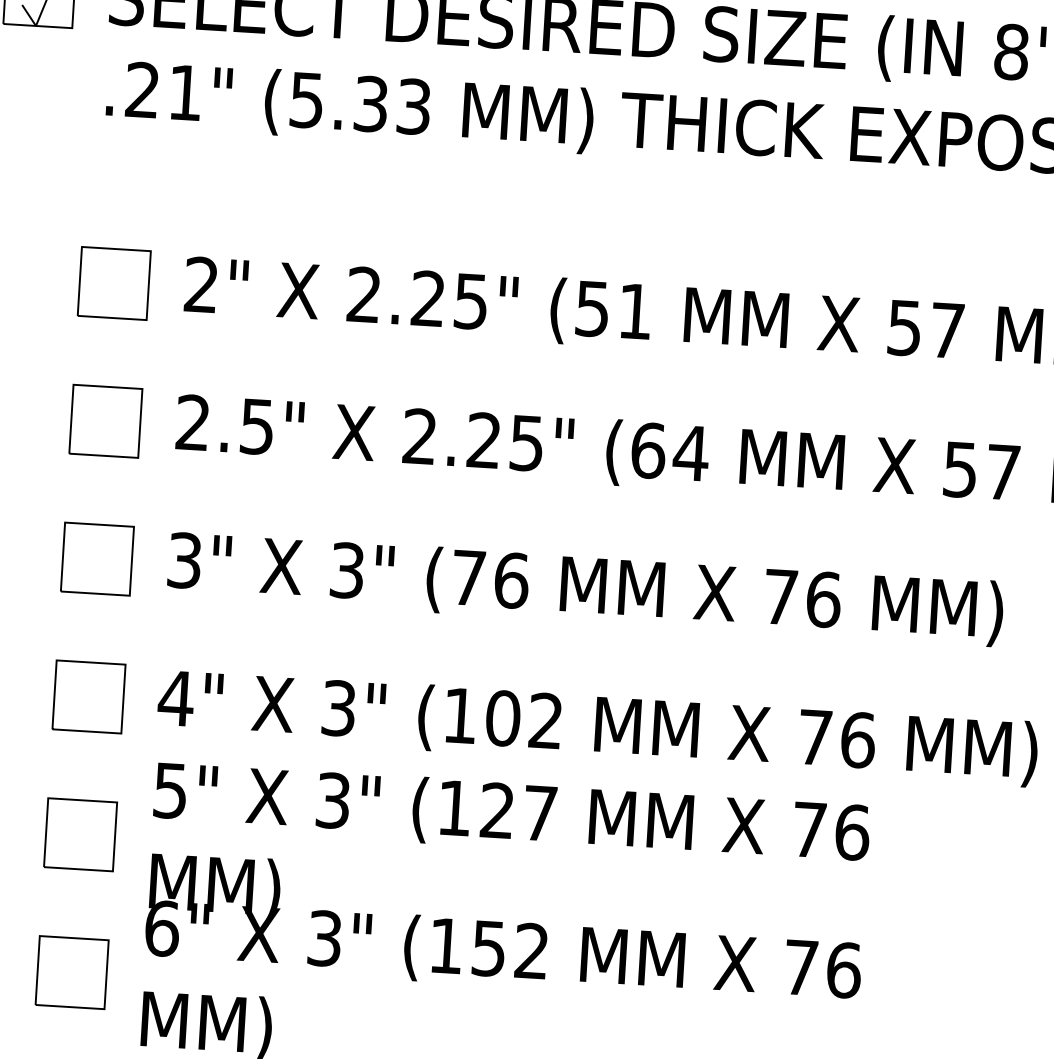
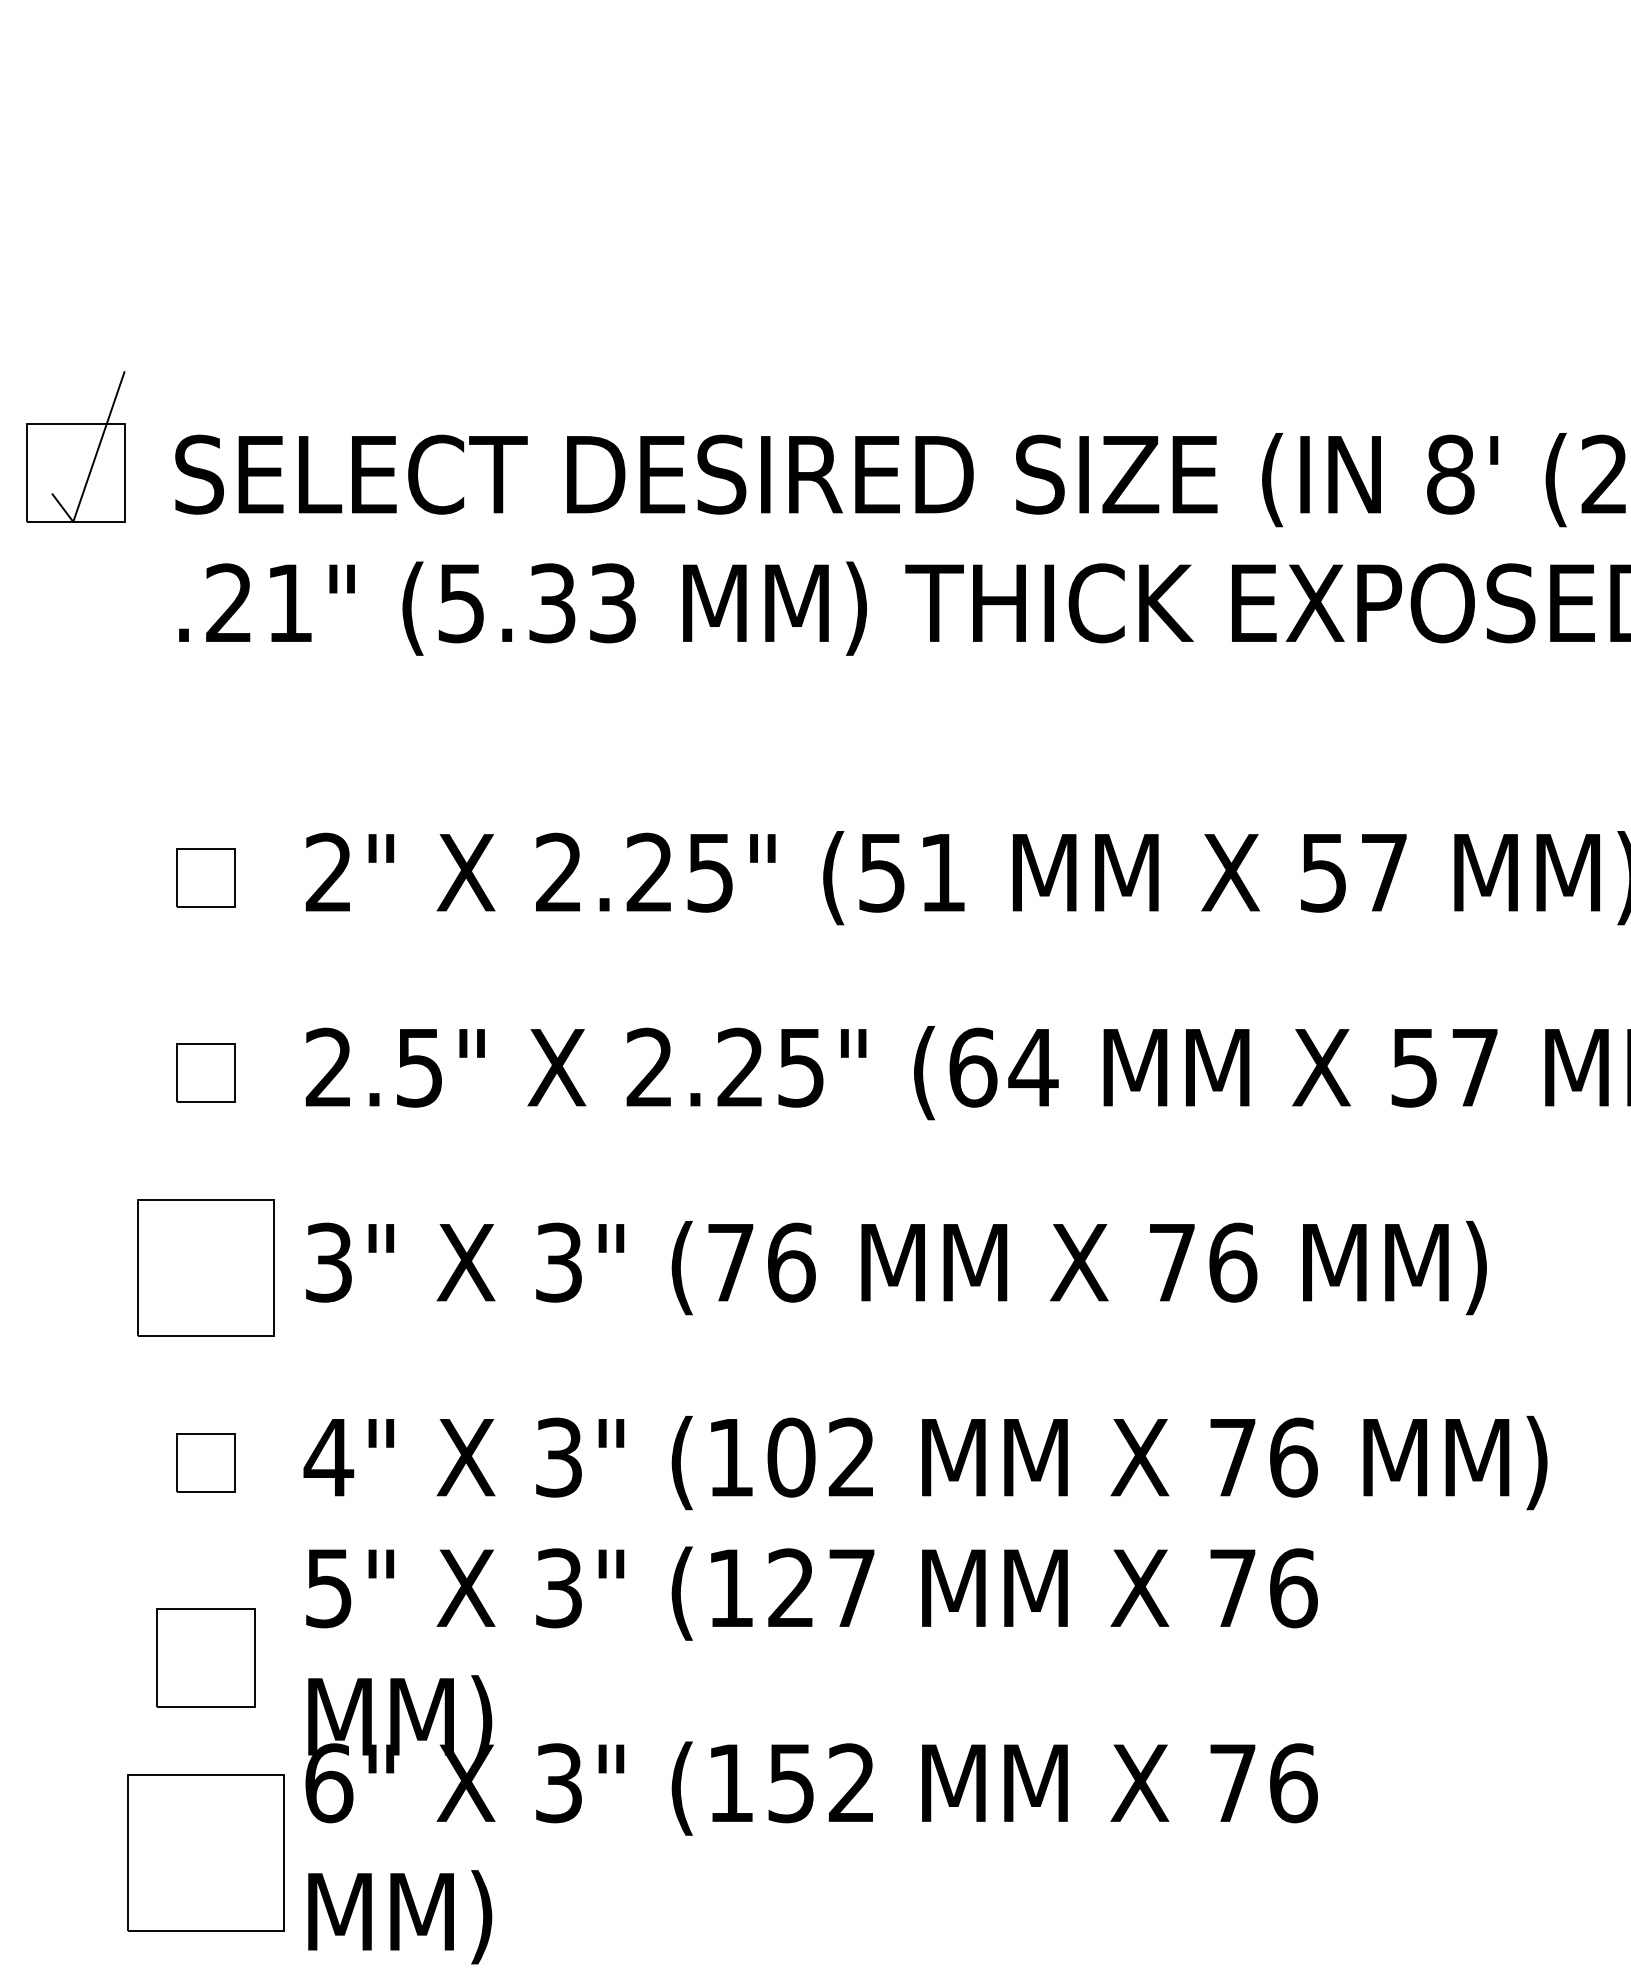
part: (114, 283) -> (205, 877), size x0.6
part: (105, 420) -> (205, 1072), size x0.6
part: (97, 558) -> (205, 1267), size x1.4
part: (88, 696) -> (205, 1462), size x0.6
part: (71, 972) -> (205, 1852), size x1.6

